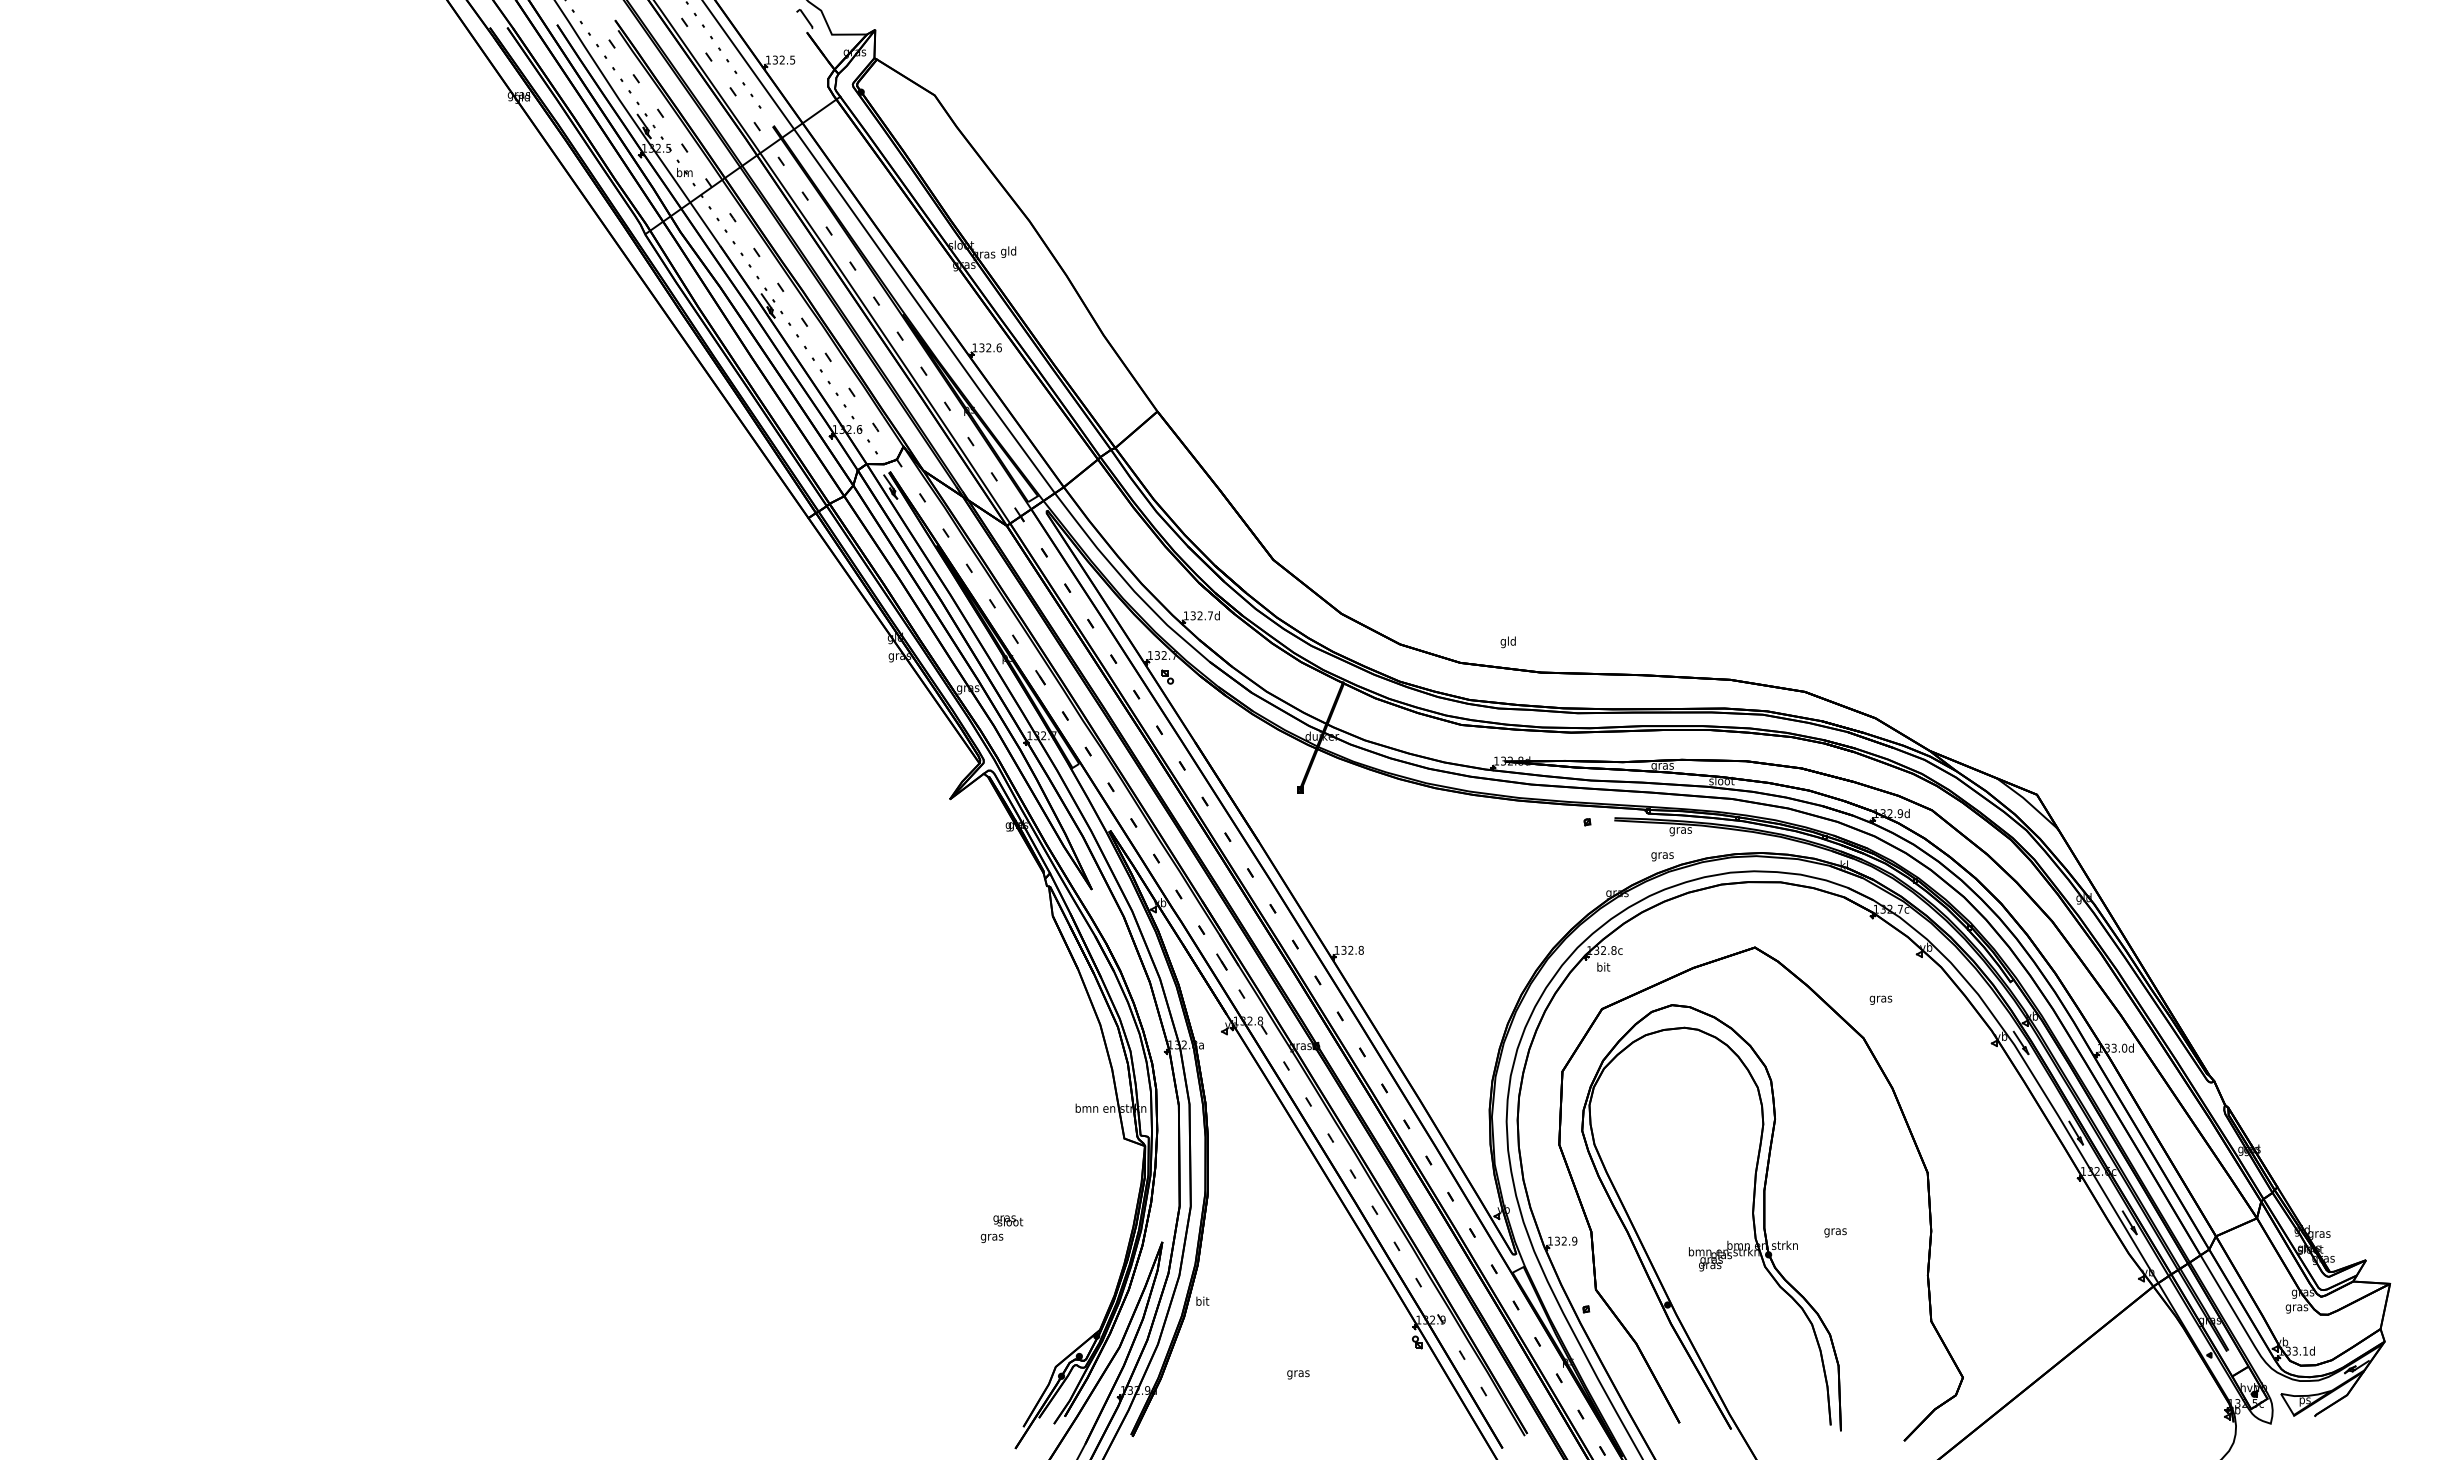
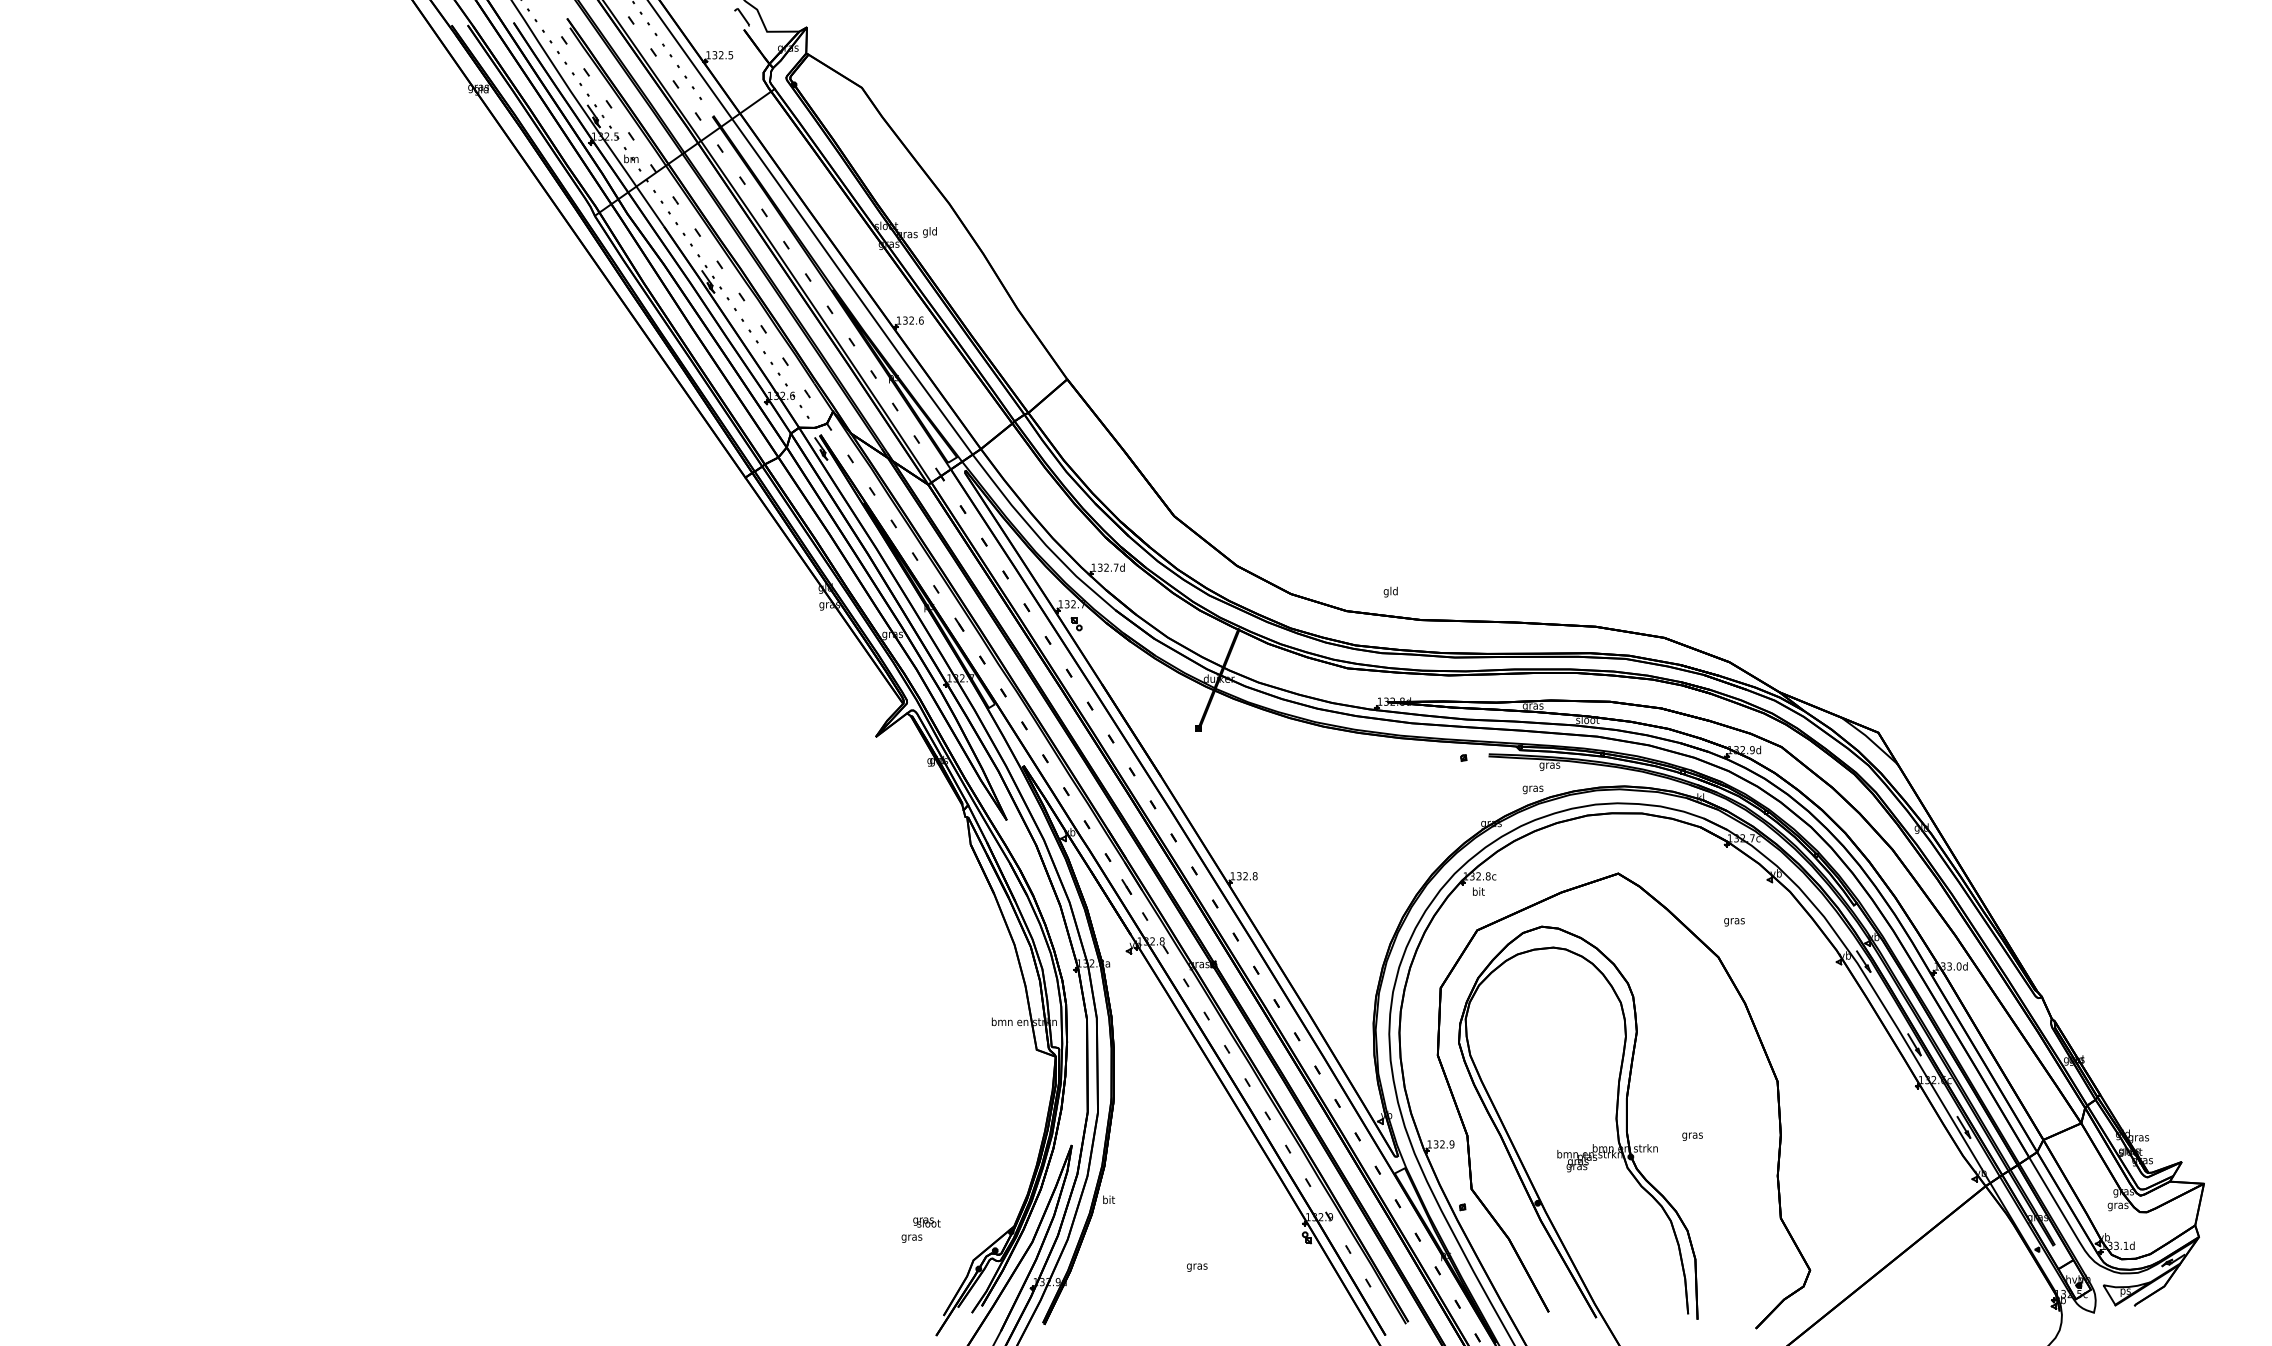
text: (1001, 1228) -> (920, 1229), moved

